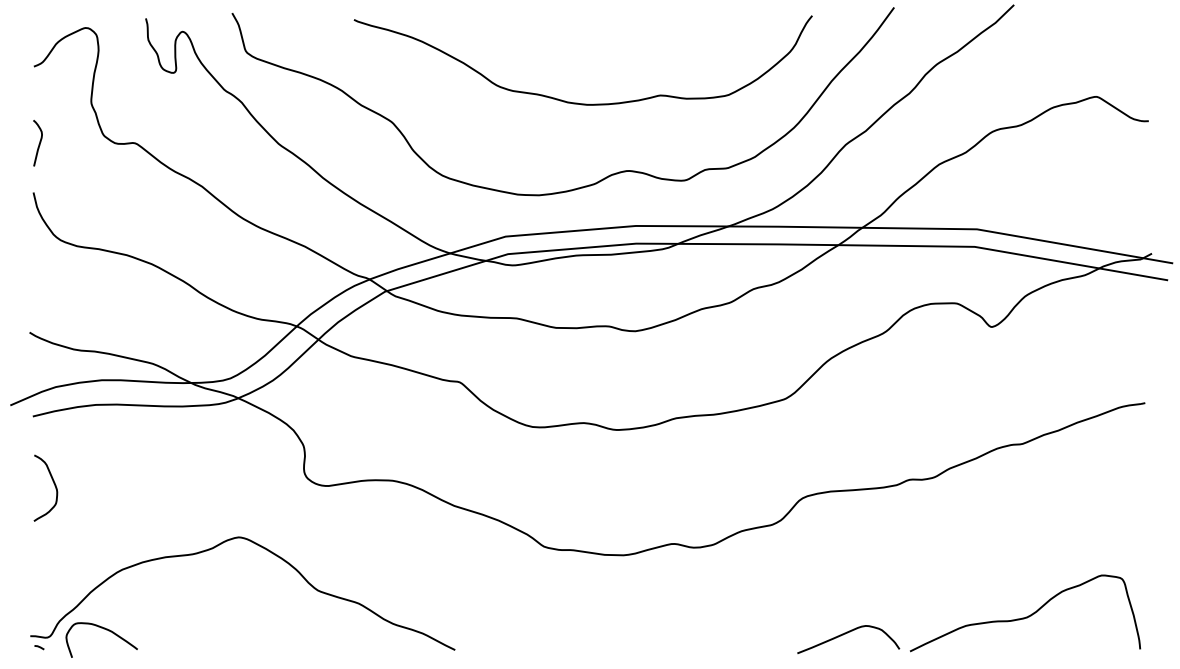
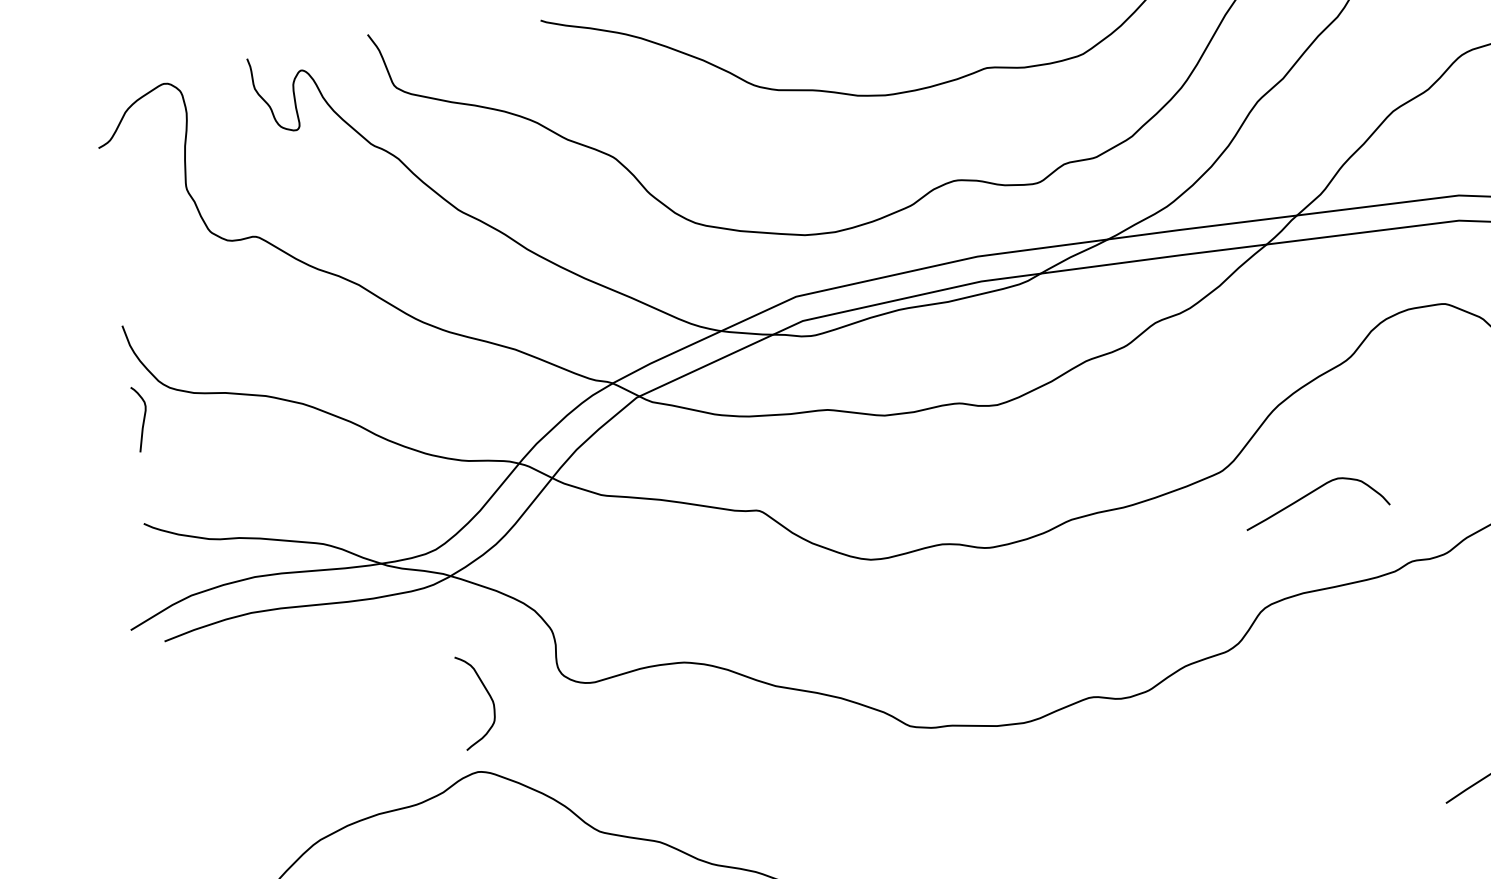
curve: (38, 144) -> (142, 420), moved
curve: (53, 483) -> (487, 693), moved
curve: (845, 634) -> (1311, 494), moved

